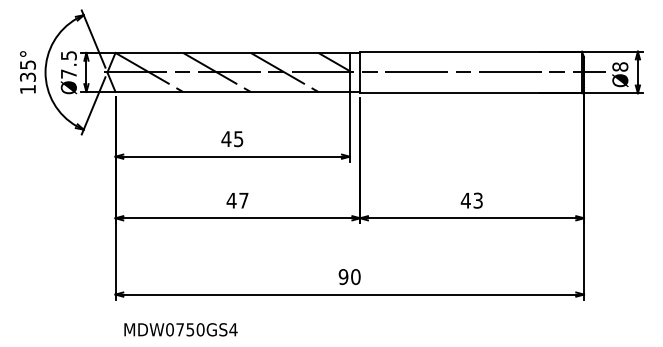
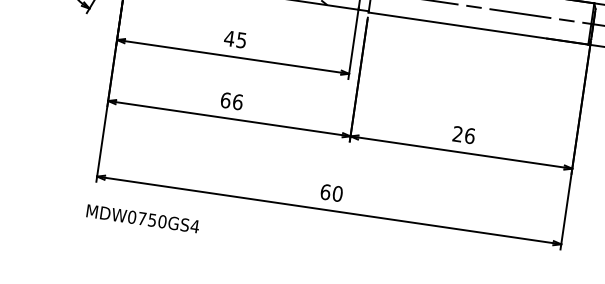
text: (237, 200) -> (231, 101), 47 -> 66
text: (471, 200) -> (463, 134), 43 -> 26
text: (343, 277) -> (325, 192), 90 -> 60
text: (180, 329) -> (142, 218), moved

